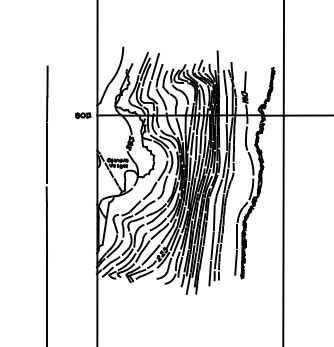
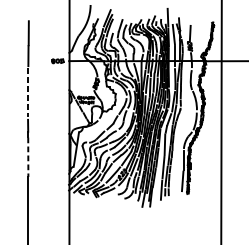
line: (154, 66) -> (116, 21), removed
line: (46, 152) -> (27, 91), solid -> dashed
line: (46, 233) -> (27, 157), solid -> dashed

